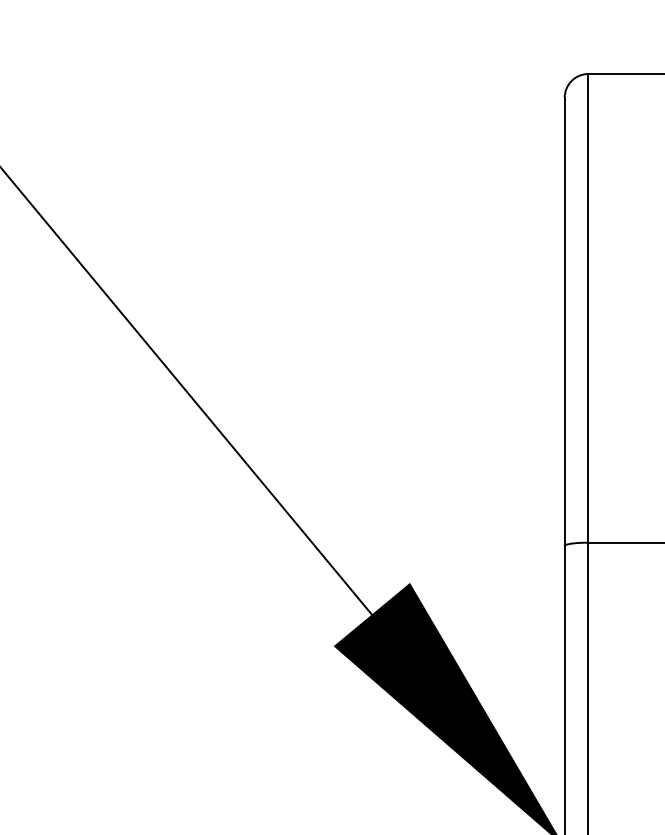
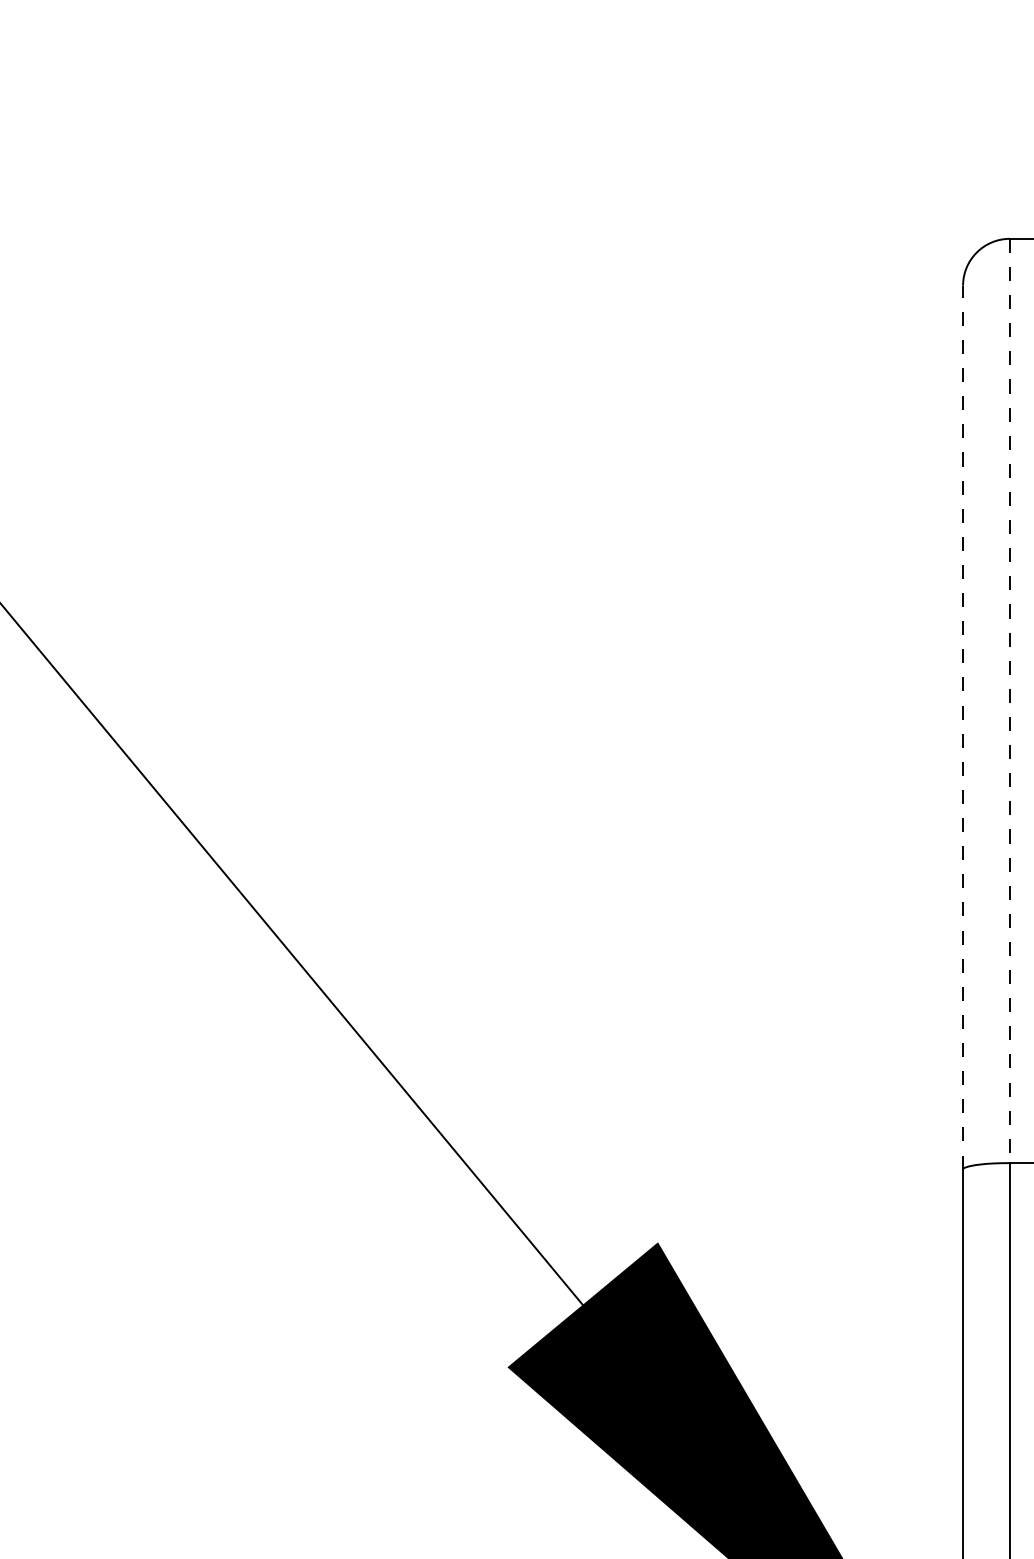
line: (588, 308) -> (1009, 701), solid -> dashed
line: (564, 321) -> (962, 726), solid -> dashed

